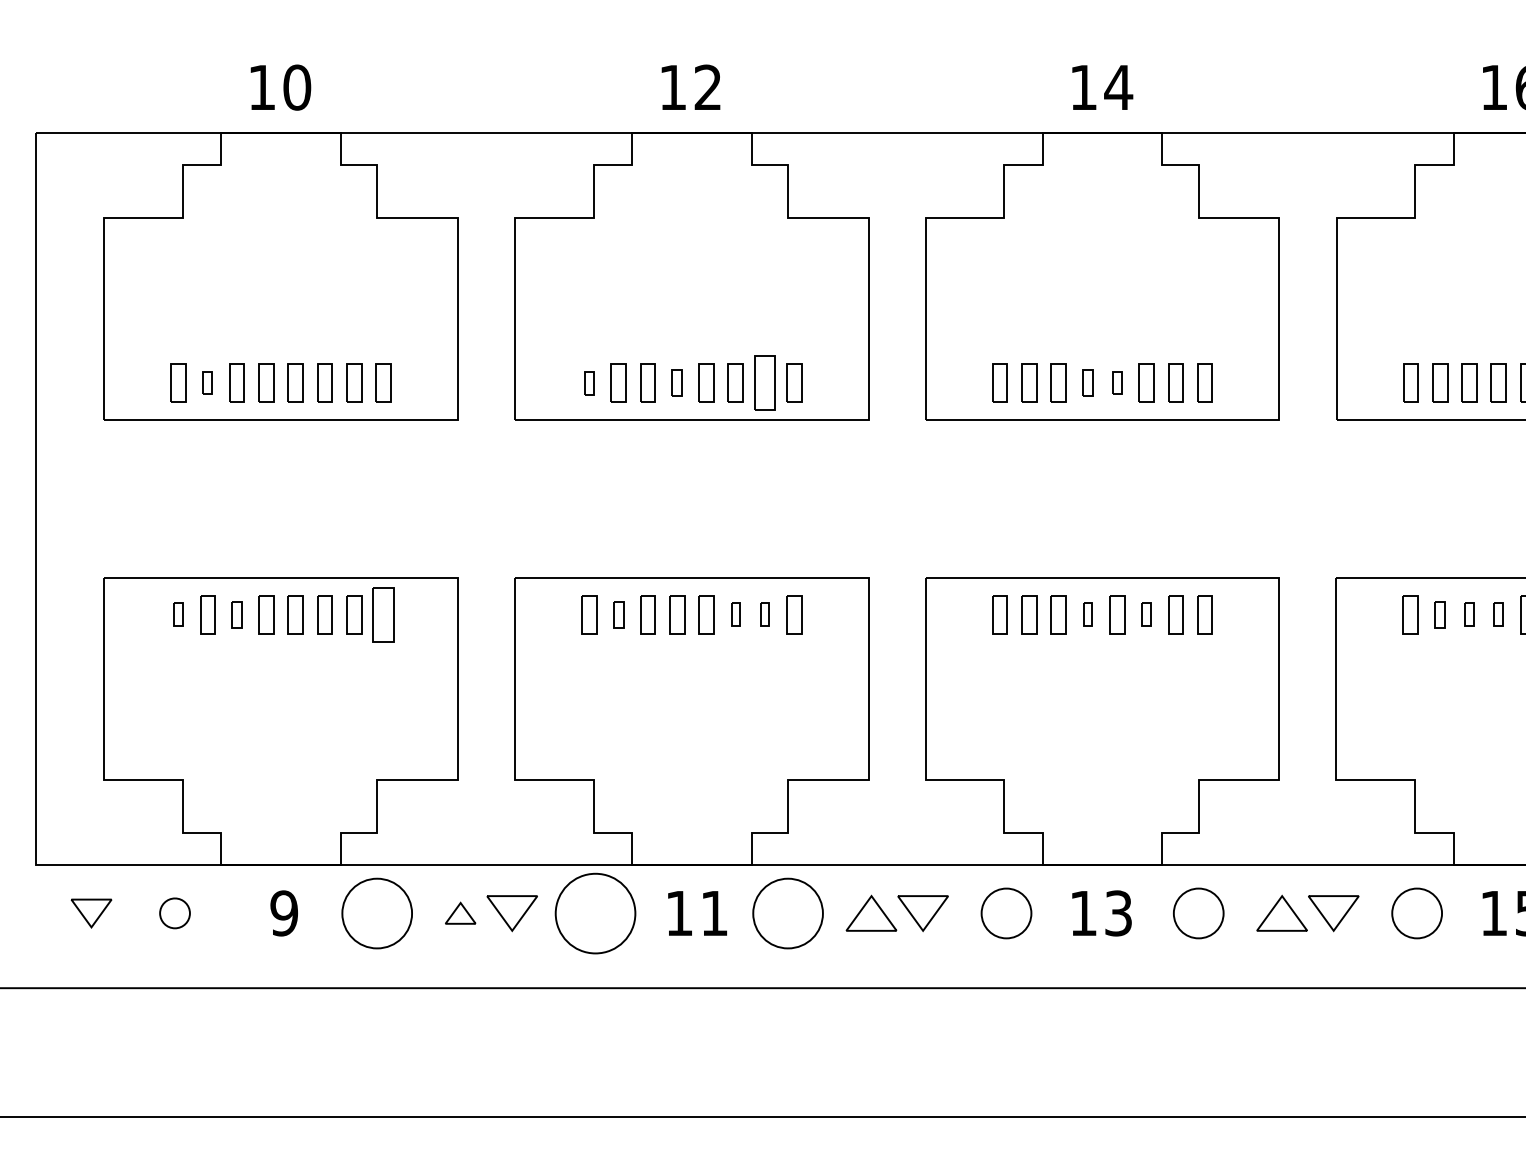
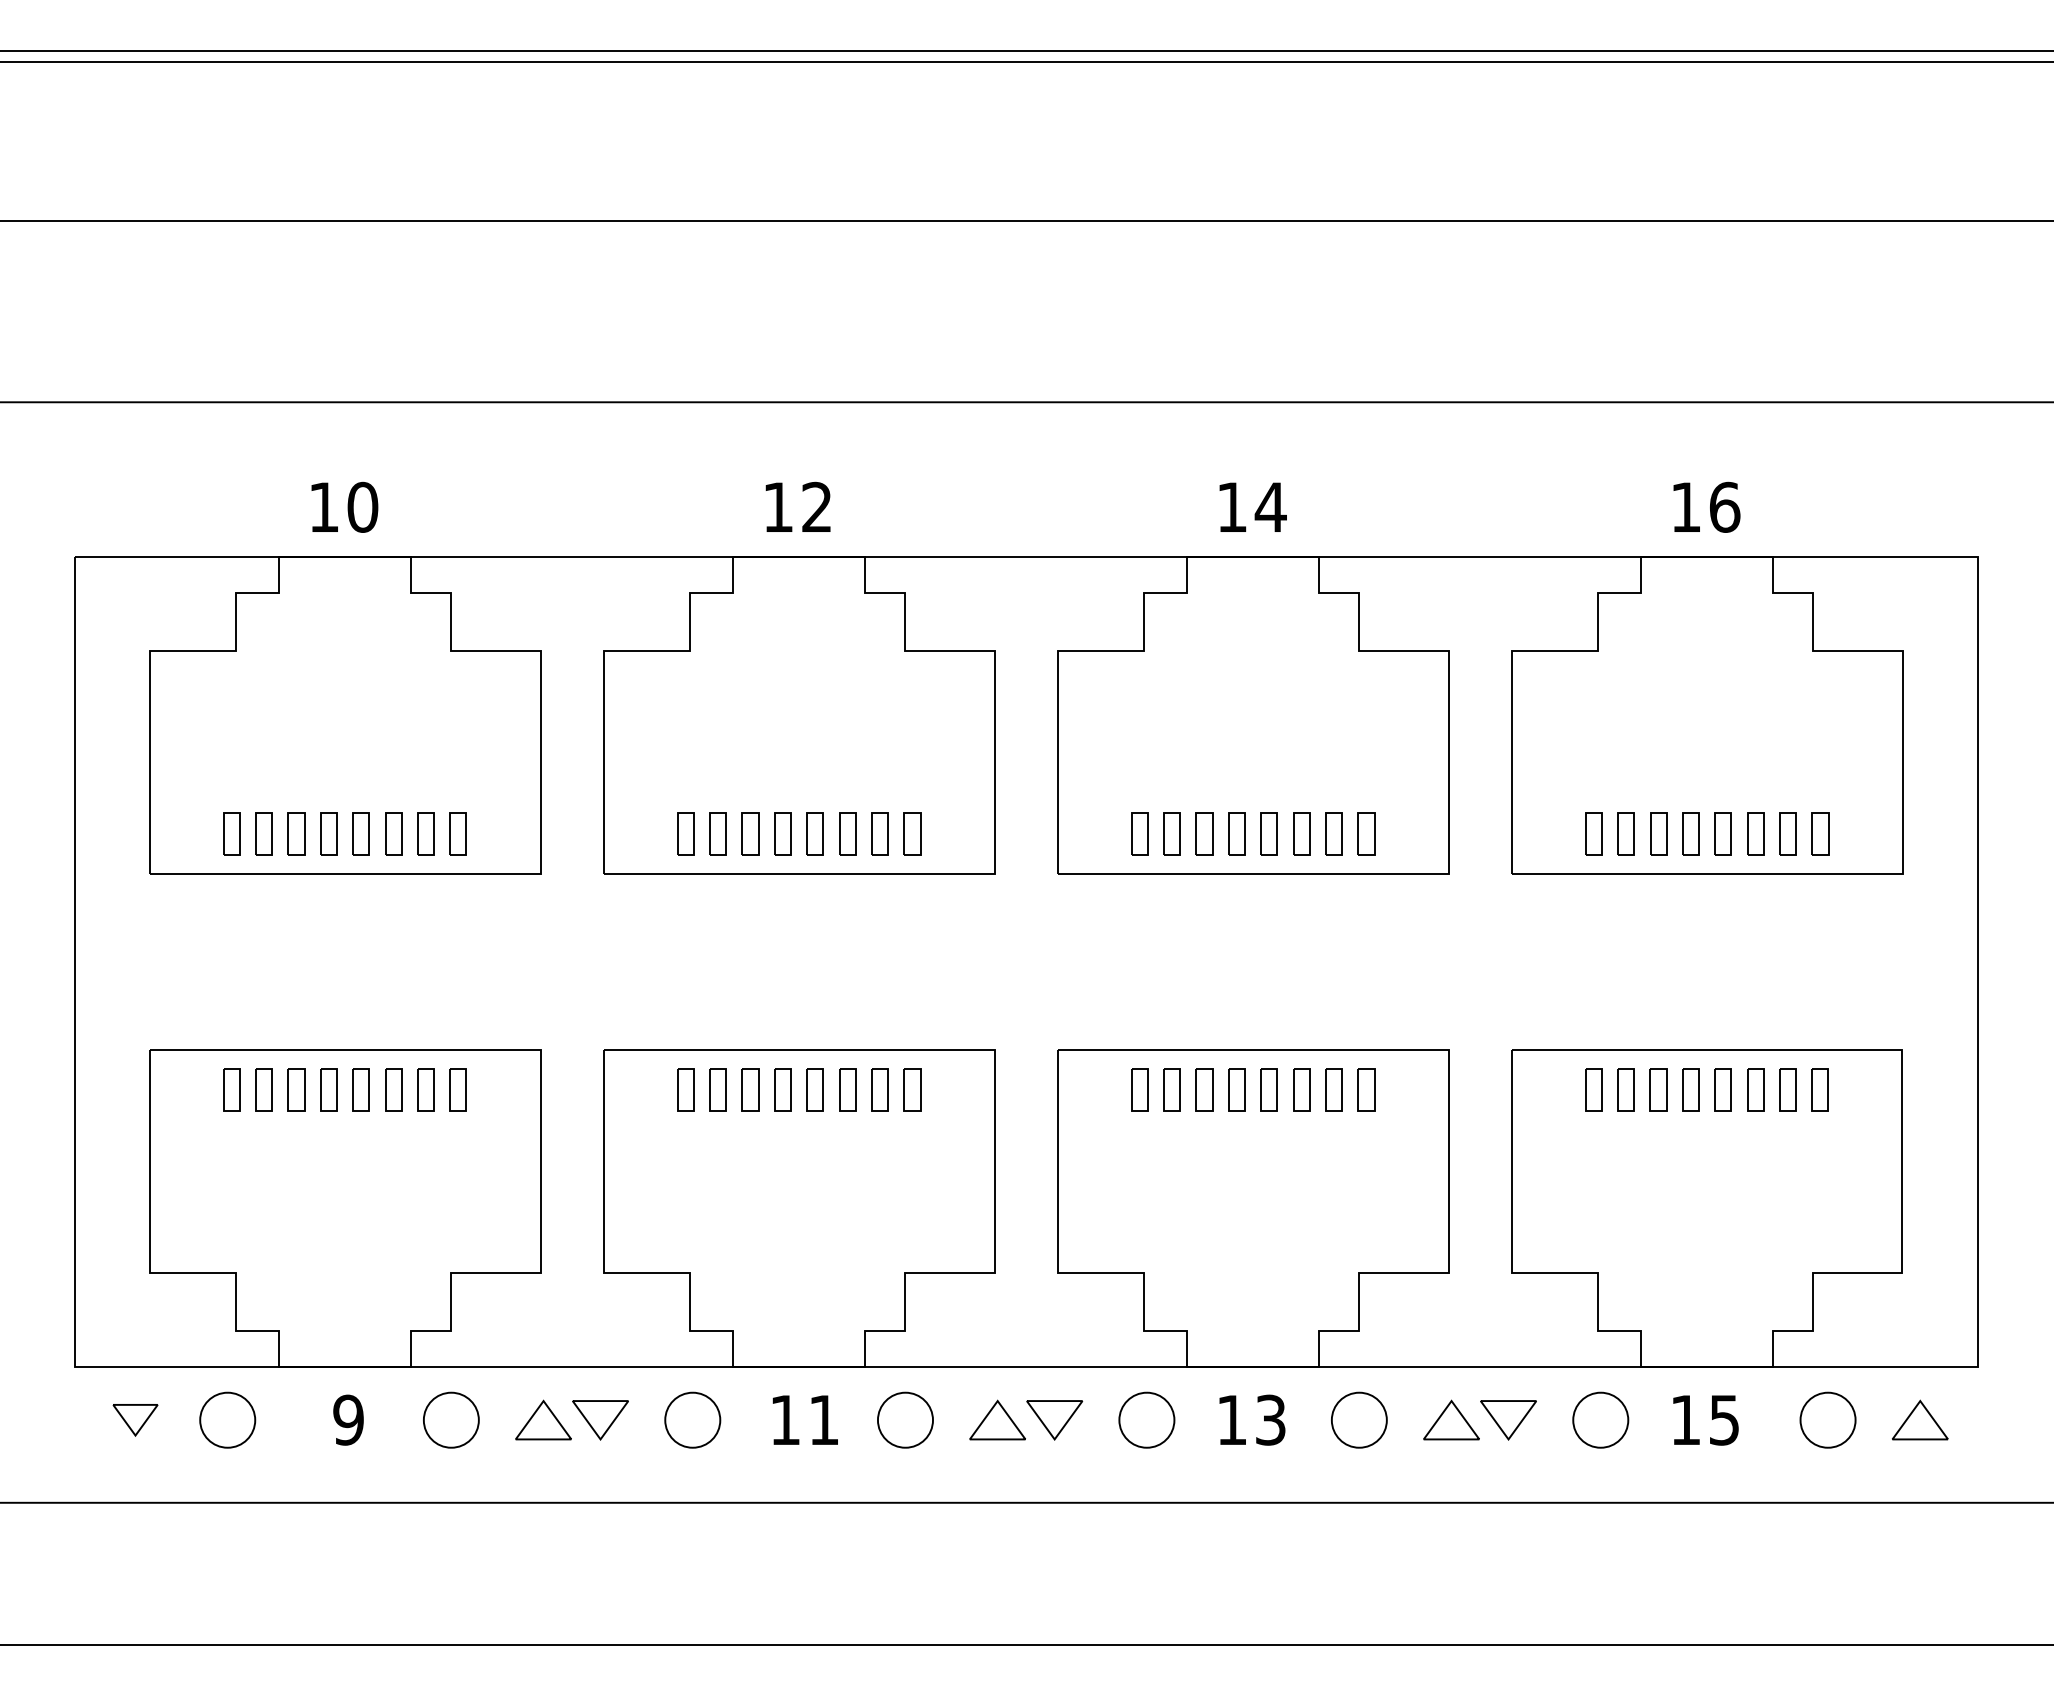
part: (207, 382) -> (263, 833), size x1.67
part: (589, 382) -> (685, 833), size x1.67
part: (676, 382) -> (782, 833), size x1.43
part: (764, 382) -> (879, 833), size x0.71
part: (1087, 382) -> (1236, 833), size x1.43
part: (1116, 382) -> (1268, 833), size x1.67
part: (178, 614) -> (231, 1089), size x1.67
part: (237, 614) -> (296, 1089), size x1.43
part: (382, 614) -> (457, 1089), size x0.71
part: (618, 614) -> (717, 1089), size x1.43
part: (735, 614) -> (847, 1089), size x1.67
part: (764, 614) -> (879, 1089), size x1.67
part: (1087, 614) -> (1236, 1089), size x1.67
part: (1146, 614) -> (1301, 1089), size x1.67
part: (1439, 614) -> (1625, 1089), size x1.43
part: (1469, 614) -> (1658, 1089), size x1.67
part: (1498, 614) -> (1690, 1089), size x1.67
part: (174, 912) -> (227, 1419), size x1.67
part: (377, 912) -> (451, 1419), size x0.71
part: (460, 912) -> (543, 1419), size x1.67
part: (595, 912) -> (692, 1419), size x0.62
part: (788, 912) -> (905, 1419), size x0.71

